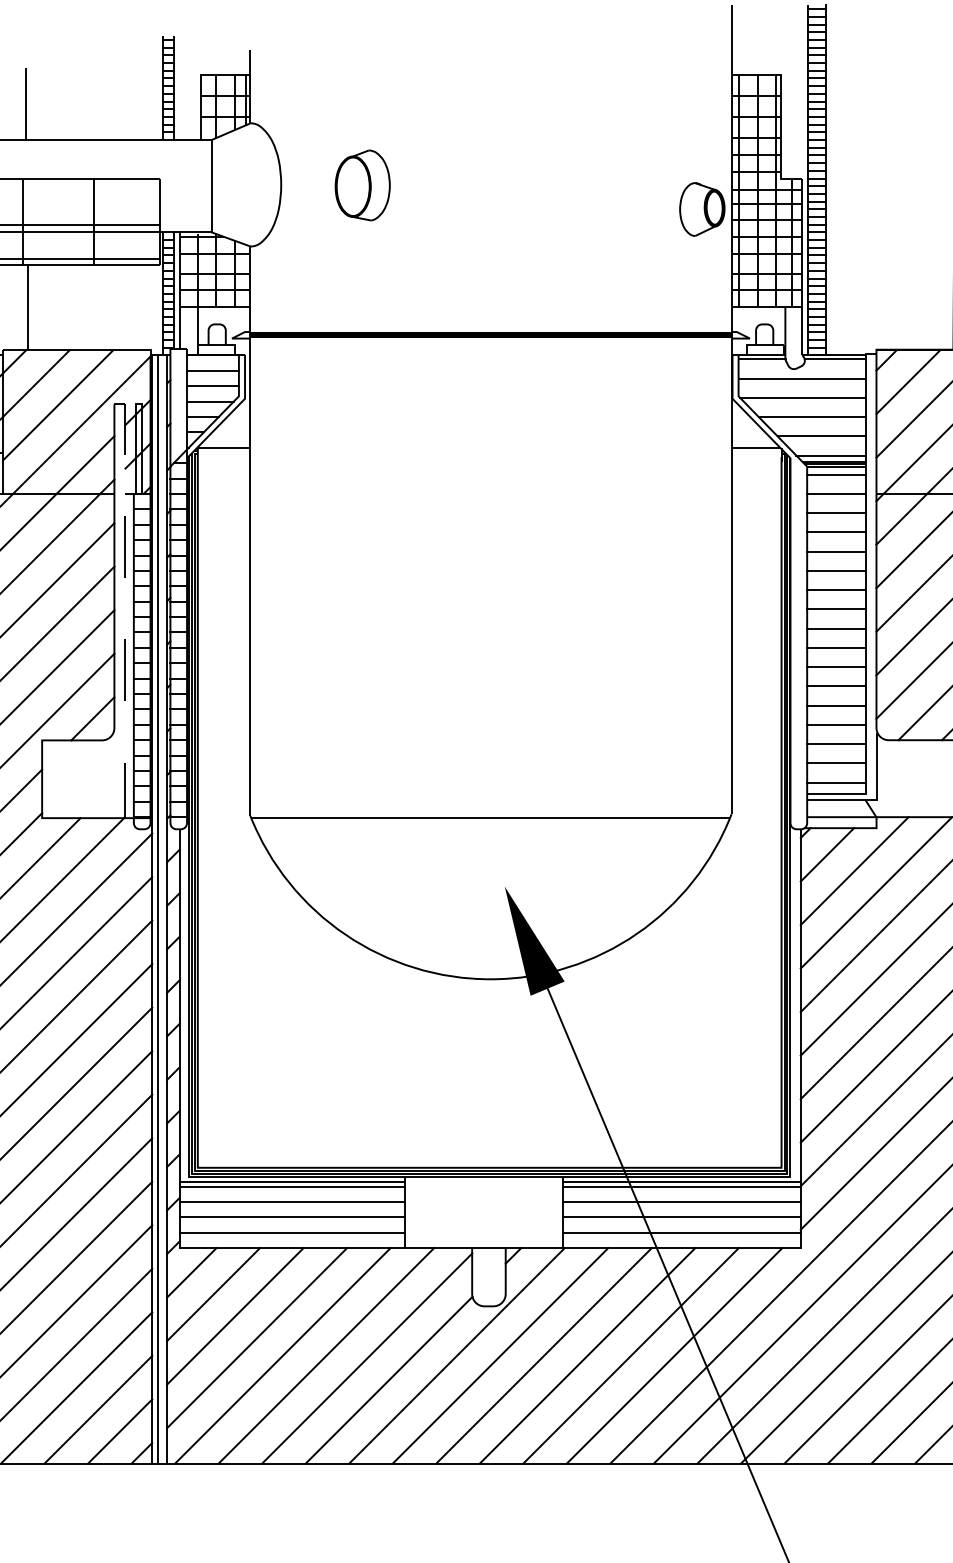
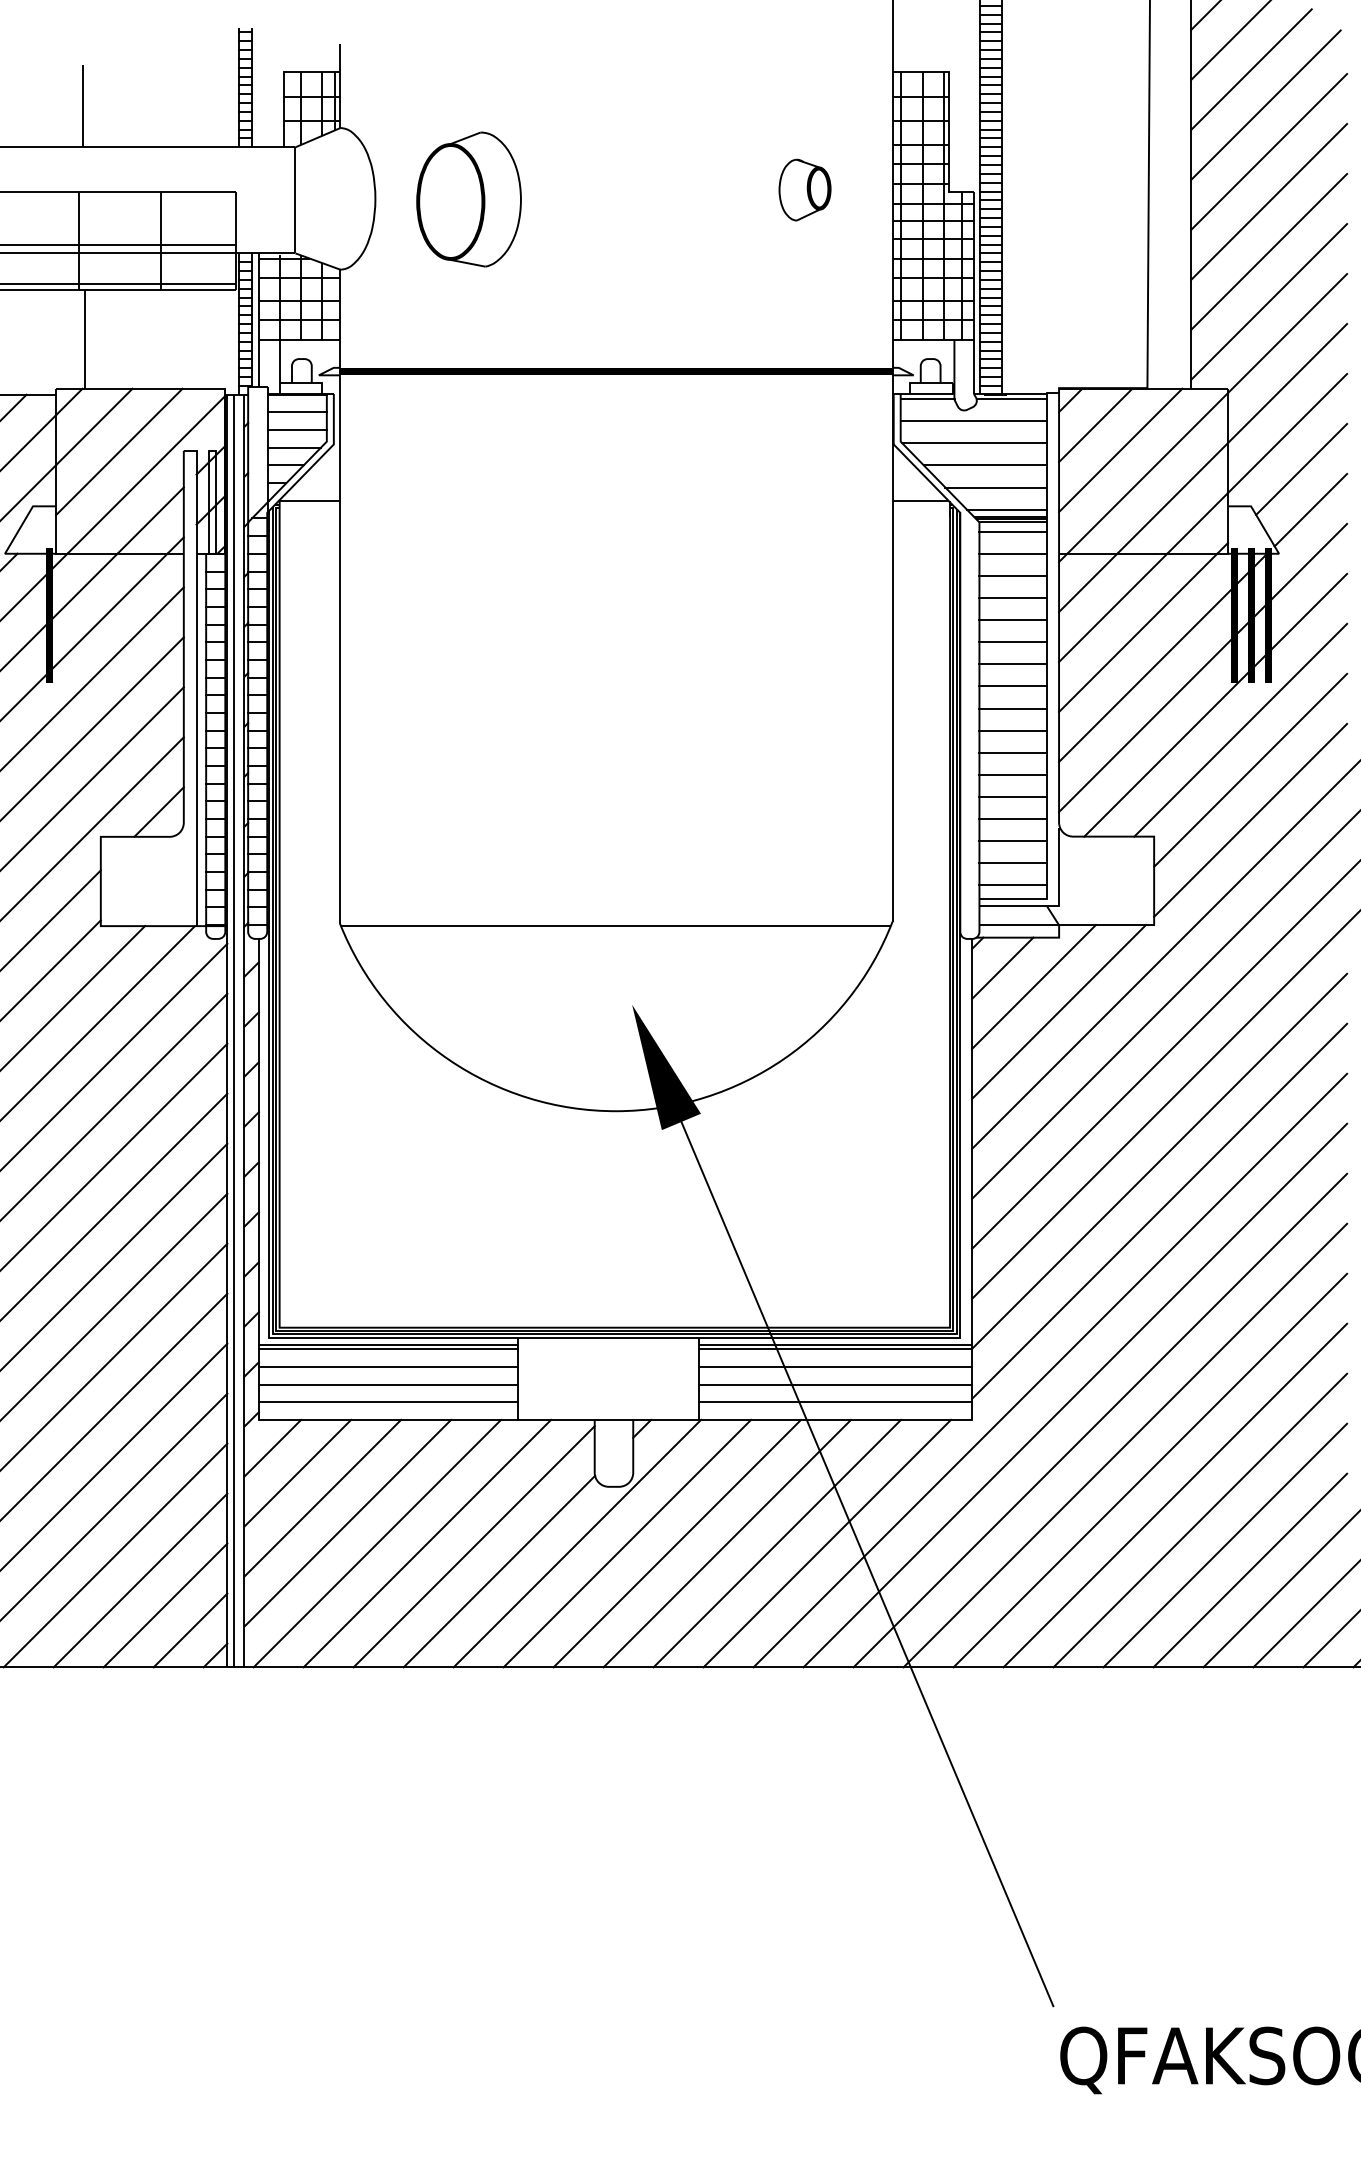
part: (362, 185) -> (468, 199), size x1.67
part: (701, 208) -> (804, 189), moved
line: (125, 605) -> (196, 681), dashed -> solid

